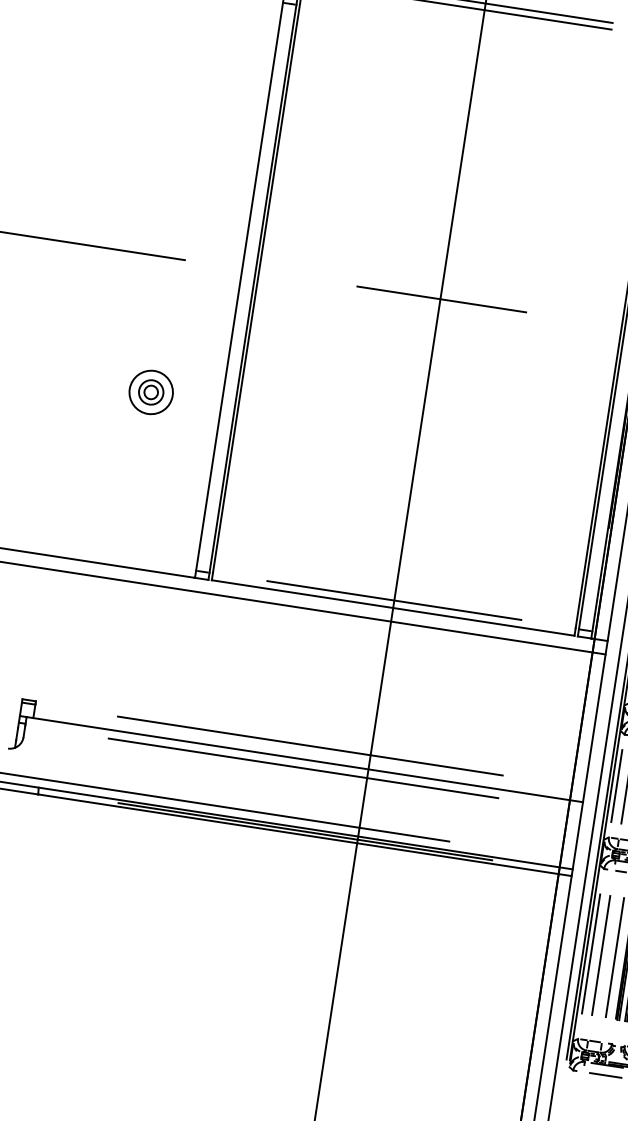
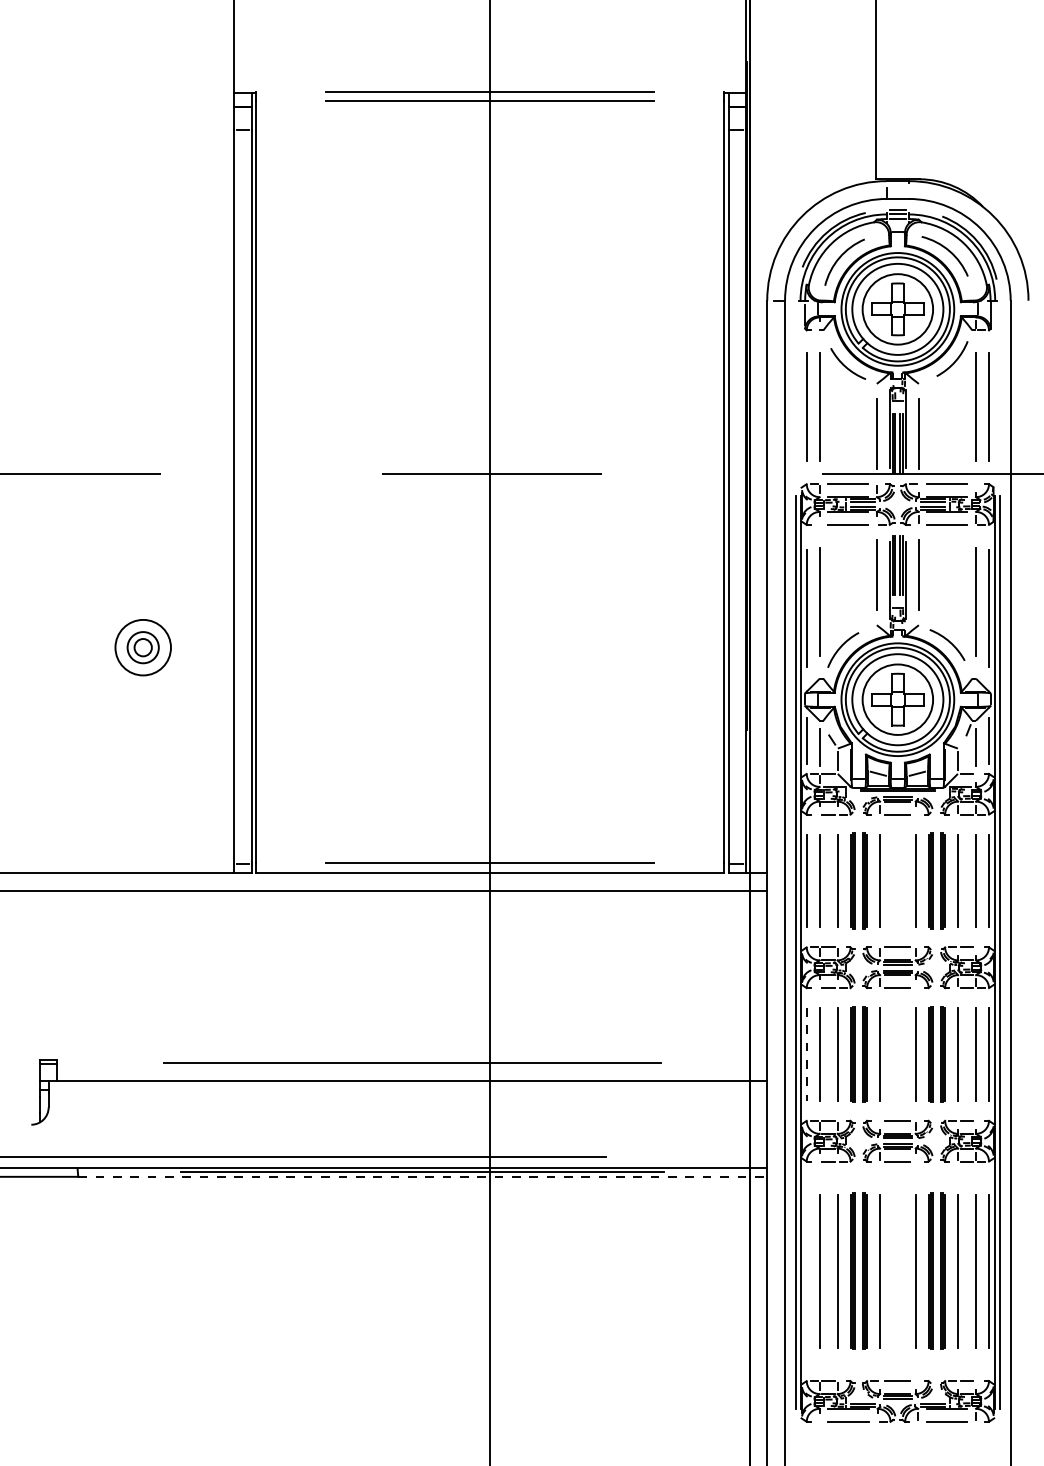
line: (303, 768) -> (407, 1092), removed
line: (616, 786) -> (806, 1054), solid -> dashed
line: (305, 835) -> (423, 1176), solid -> dashed
line: (590, 954) -> (806, 1271), removed

